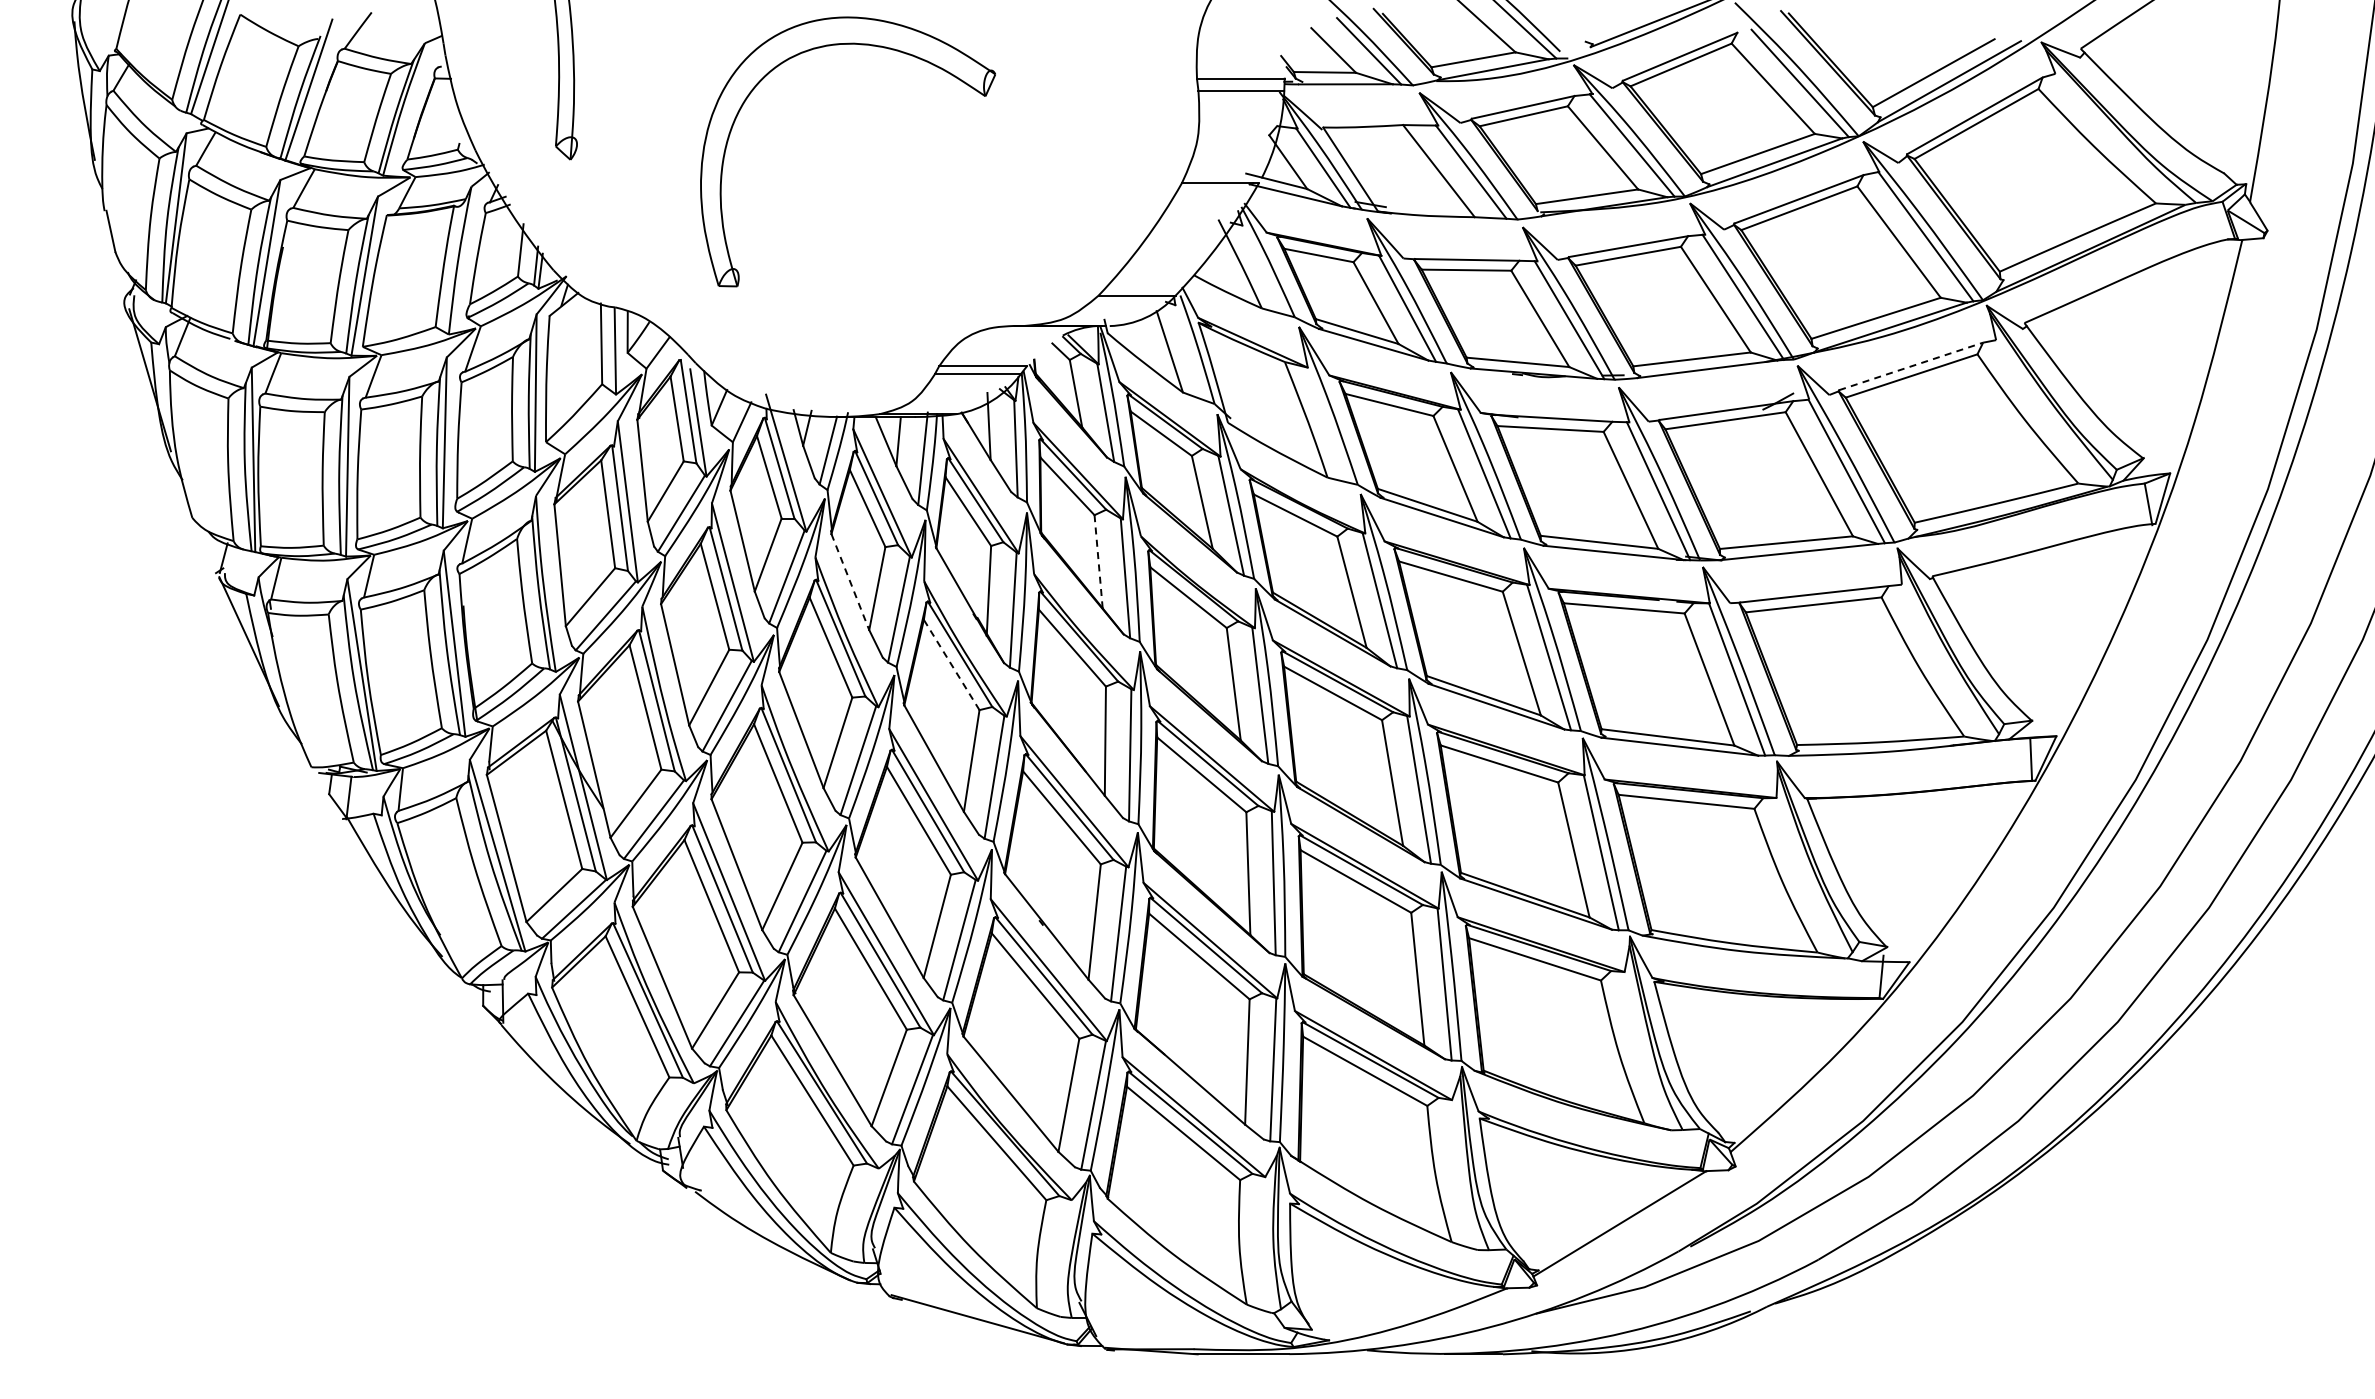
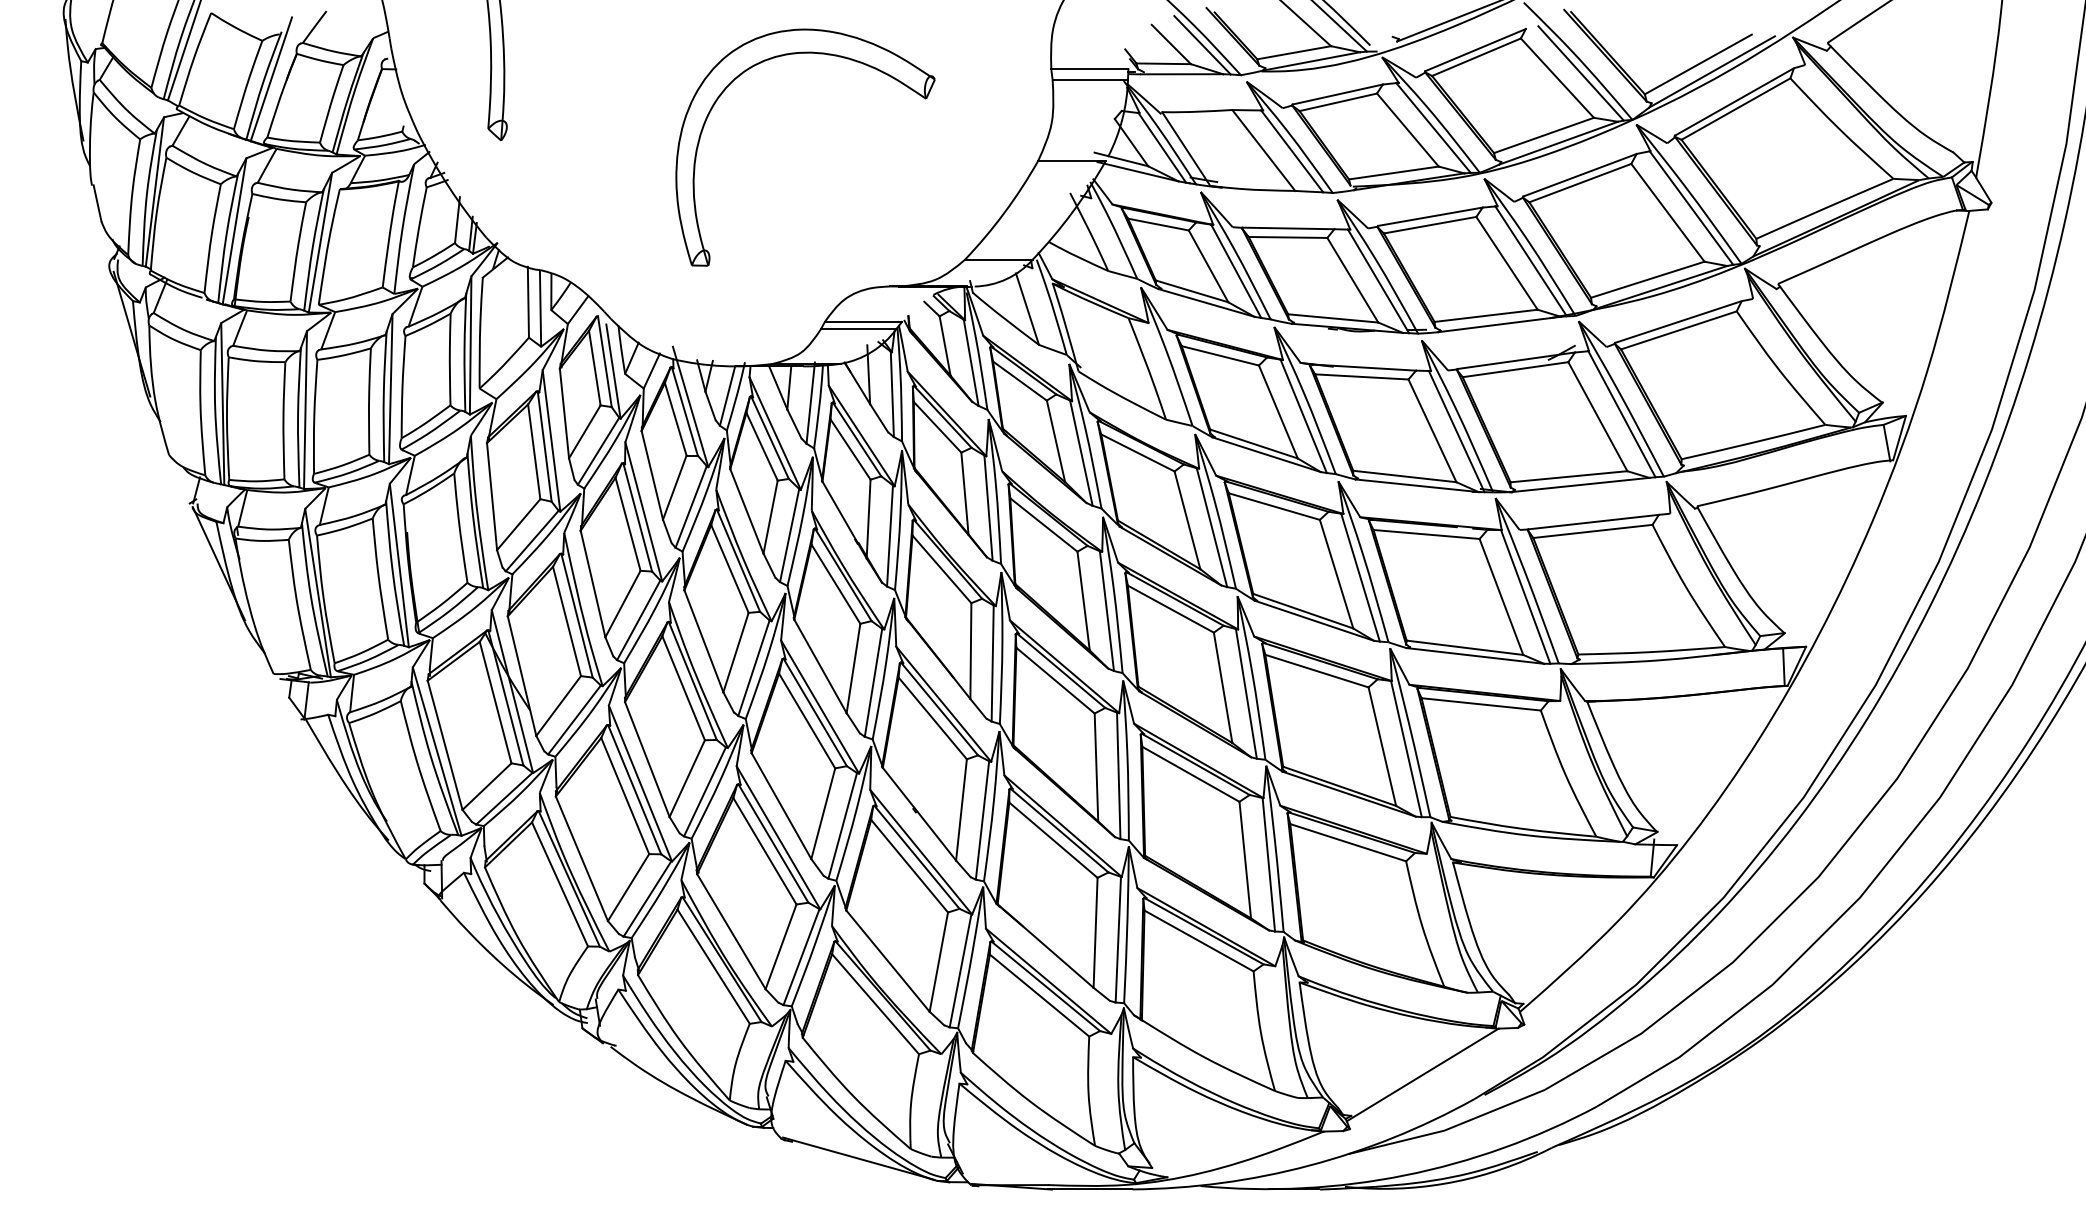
part: (838, 45) -> (797, 54), moved
line: (1911, 366) -> (1678, 322), dashed -> solid
line: (1098, 561) -> (964, 493), dashed -> solid
line: (850, 582) -> (747, 511), dashed -> solid
line: (951, 664) -> (835, 583), dashed -> solid

